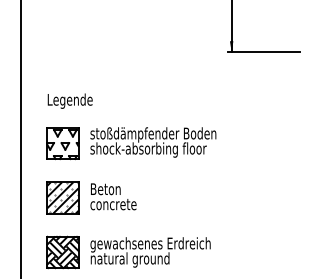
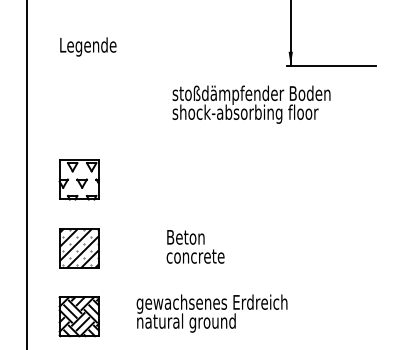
text: (70, 100) -> (88, 46), moved
text: (153, 142) -> (251, 104), moved
text: (113, 196) -> (195, 246), moved
text: (150, 252) -> (211, 313), moved

